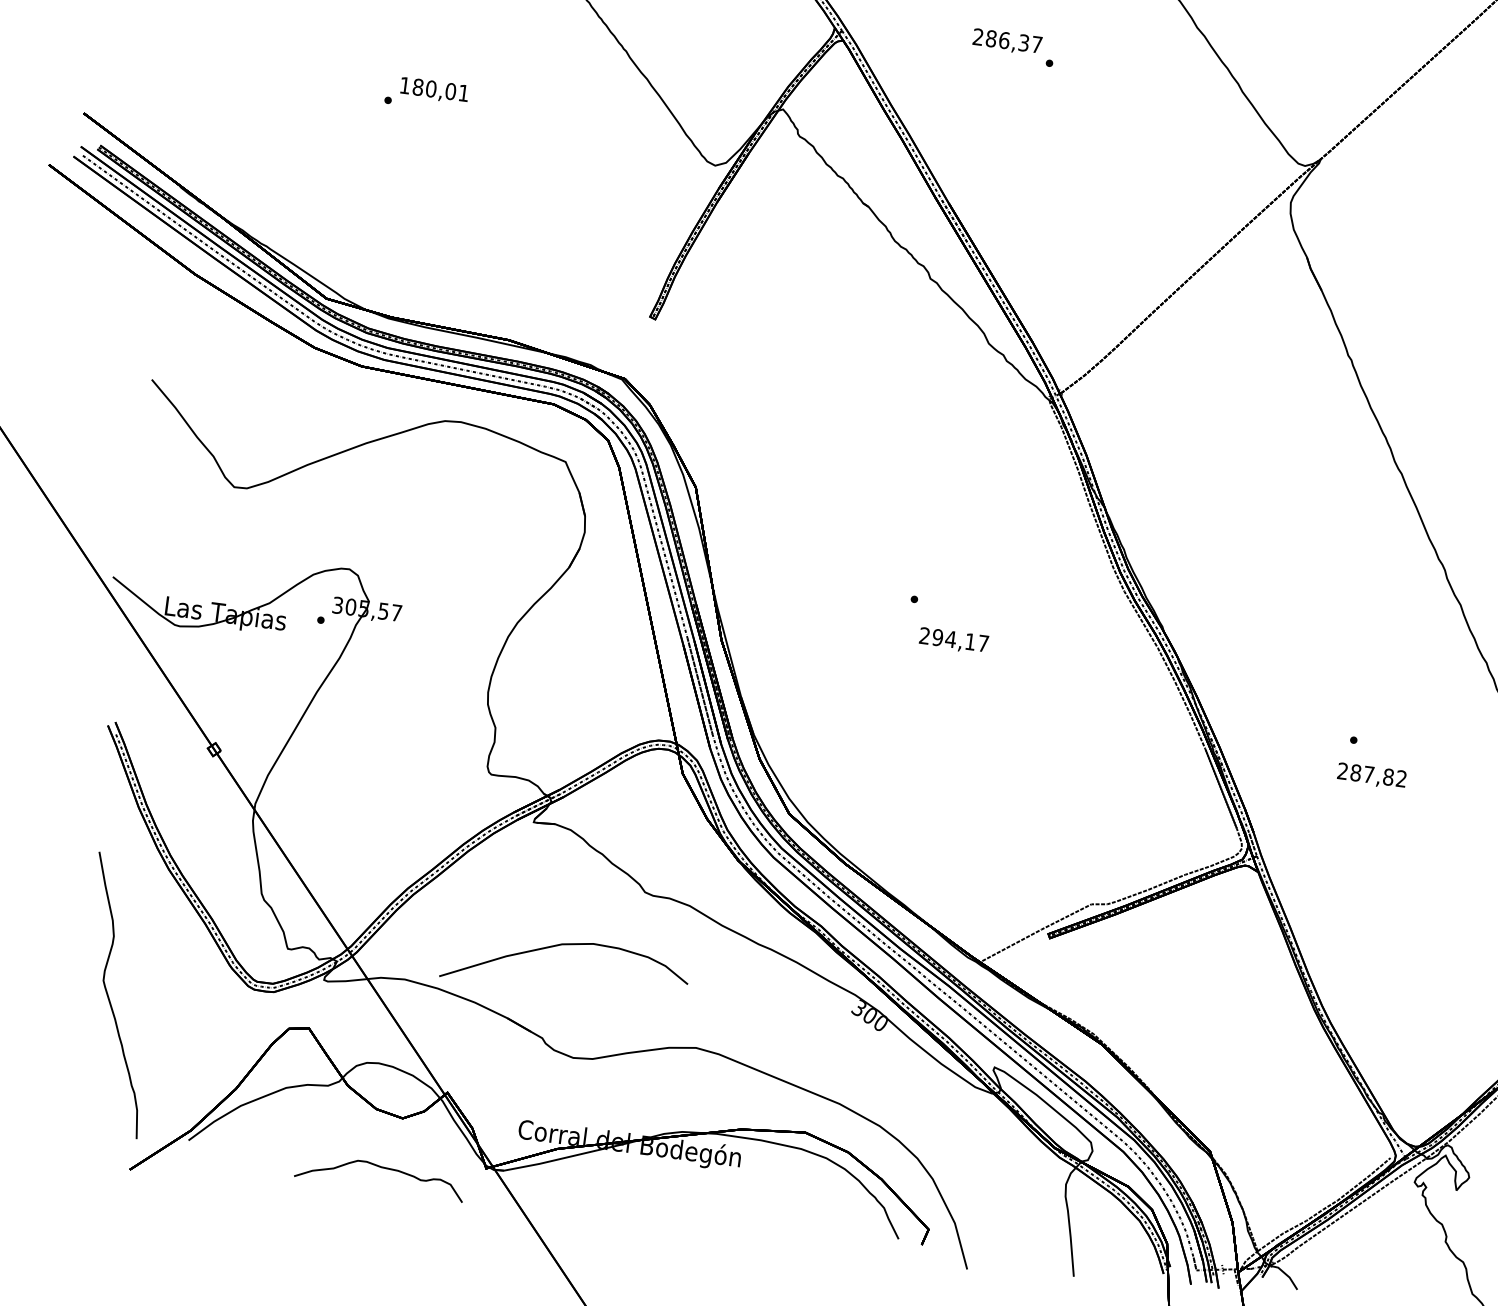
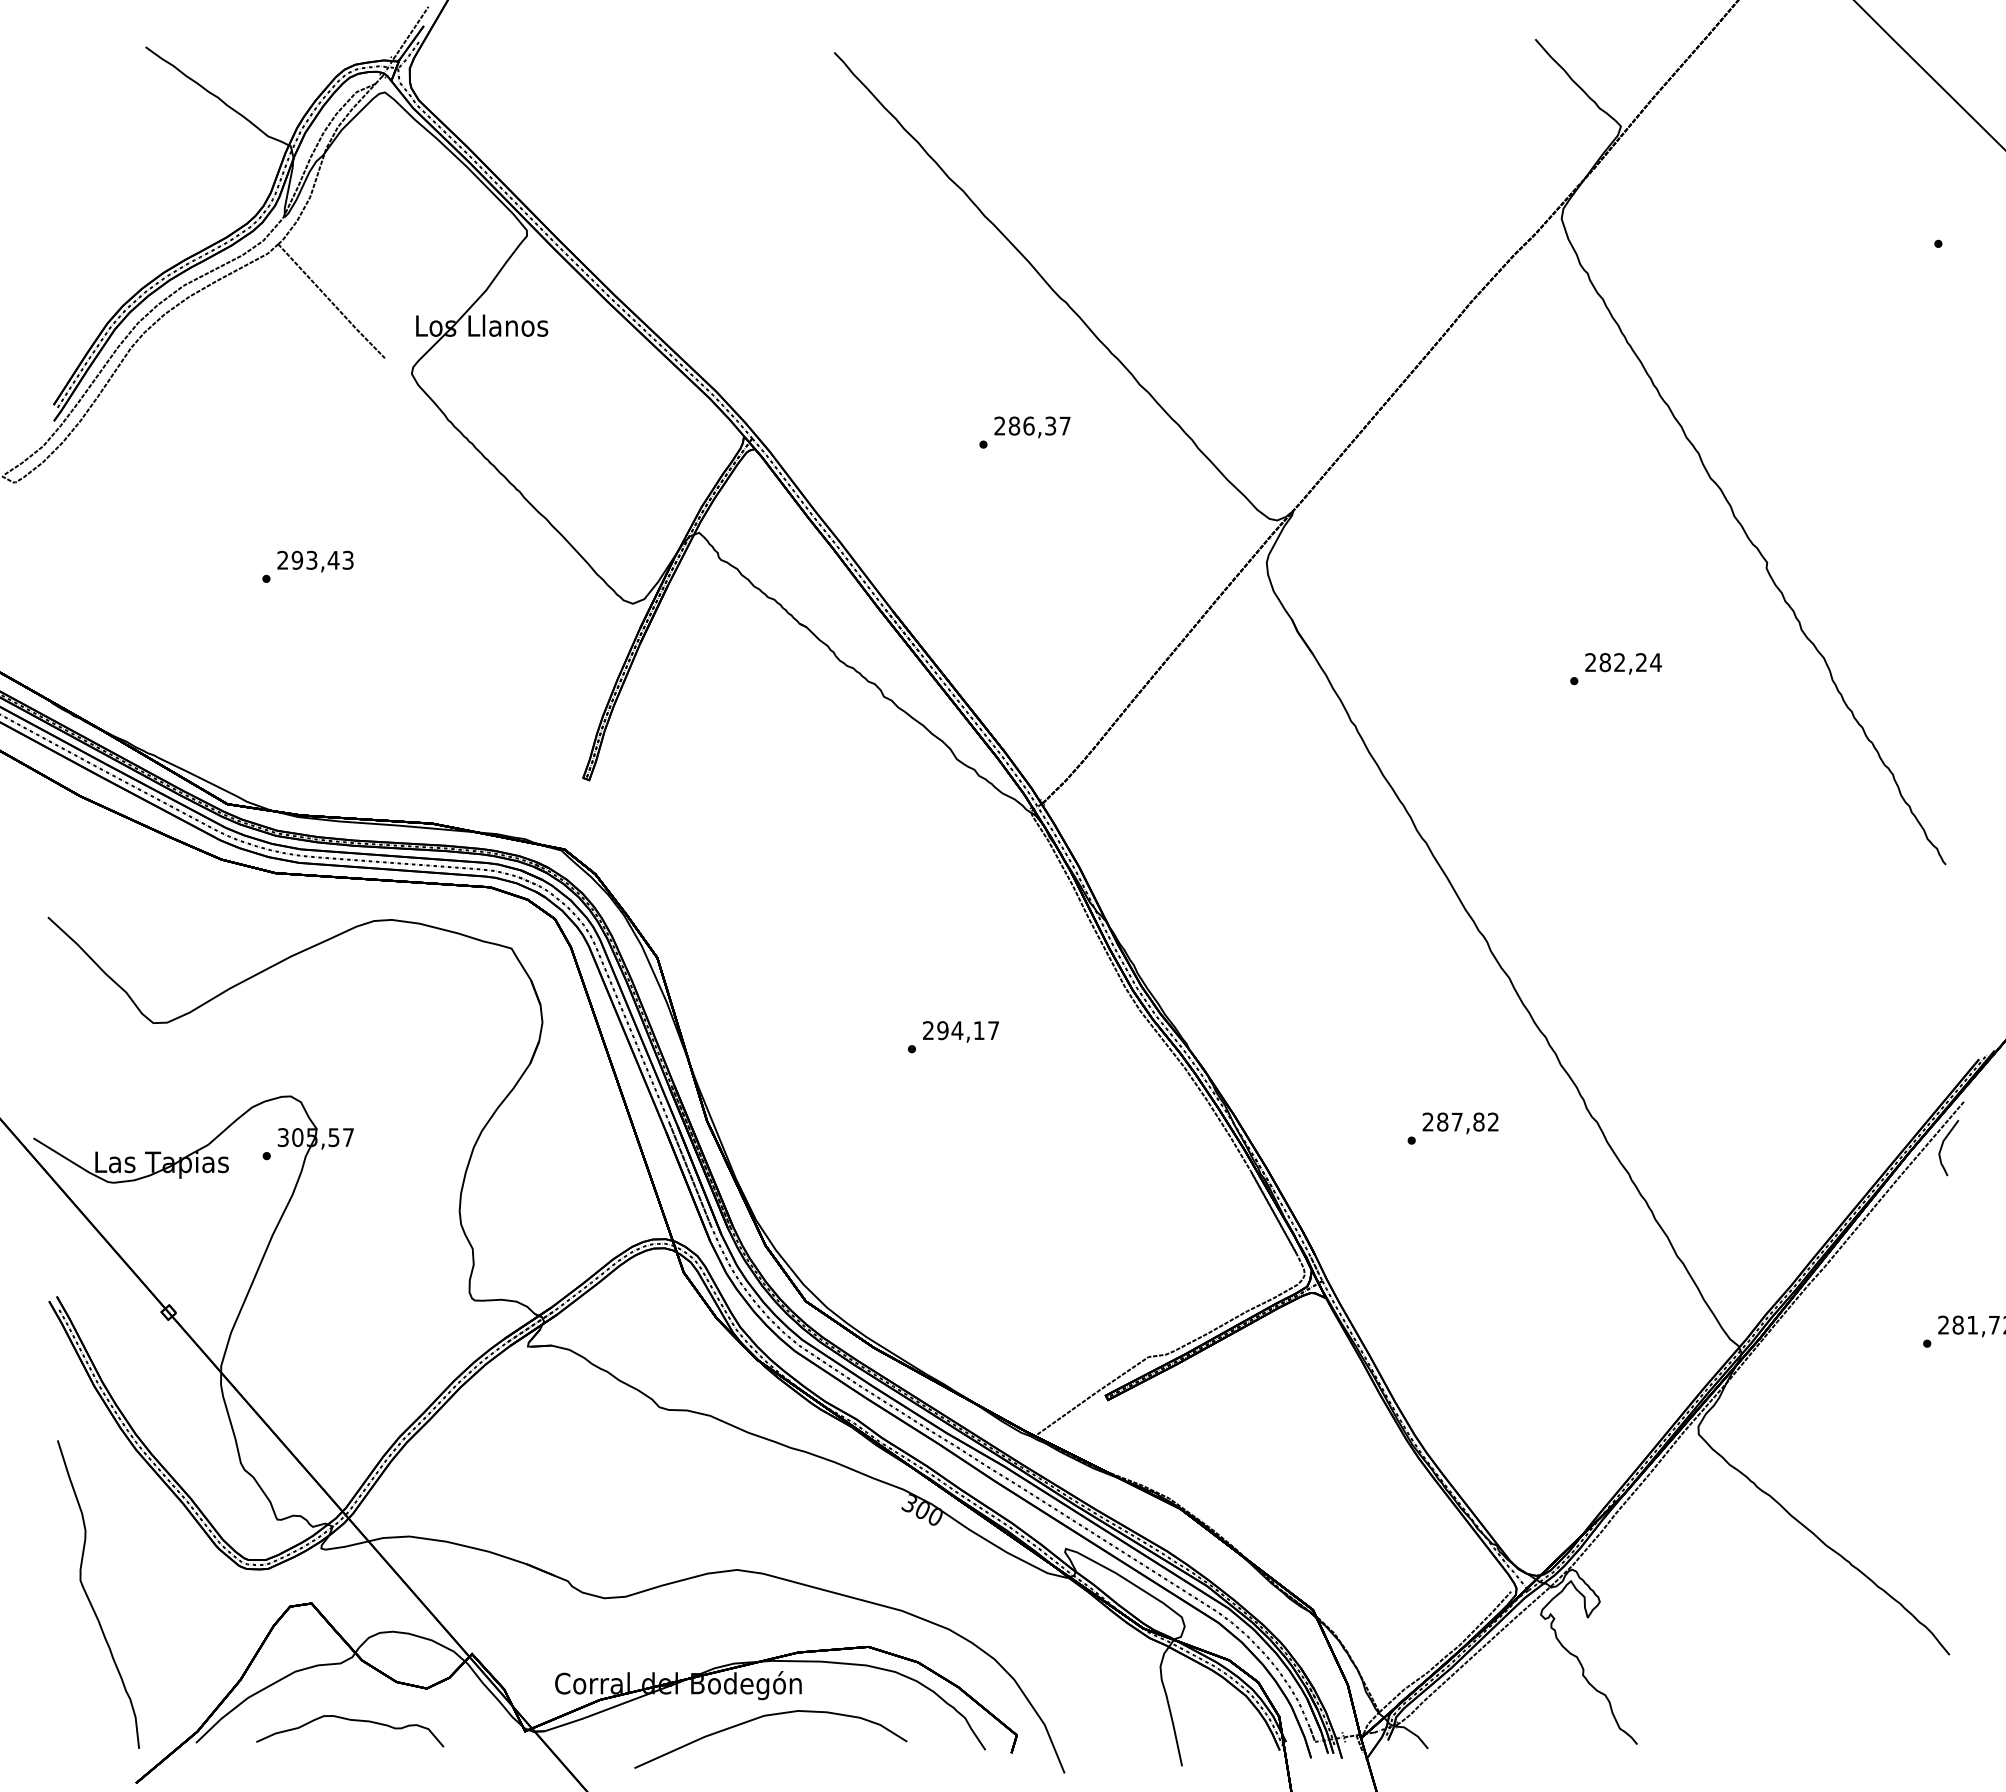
text: (1007, 42) -> (1032, 427), moved
text: (434, 88) -> (315, 559), 180,01 -> 293,43
text: (953, 640) -> (960, 1031), moved
text: (1371, 776) -> (1460, 1123), moved
curve: (565, 945) -> (768, 1716), moved
curve: (384, 1169) -> (354, 1721), moved

